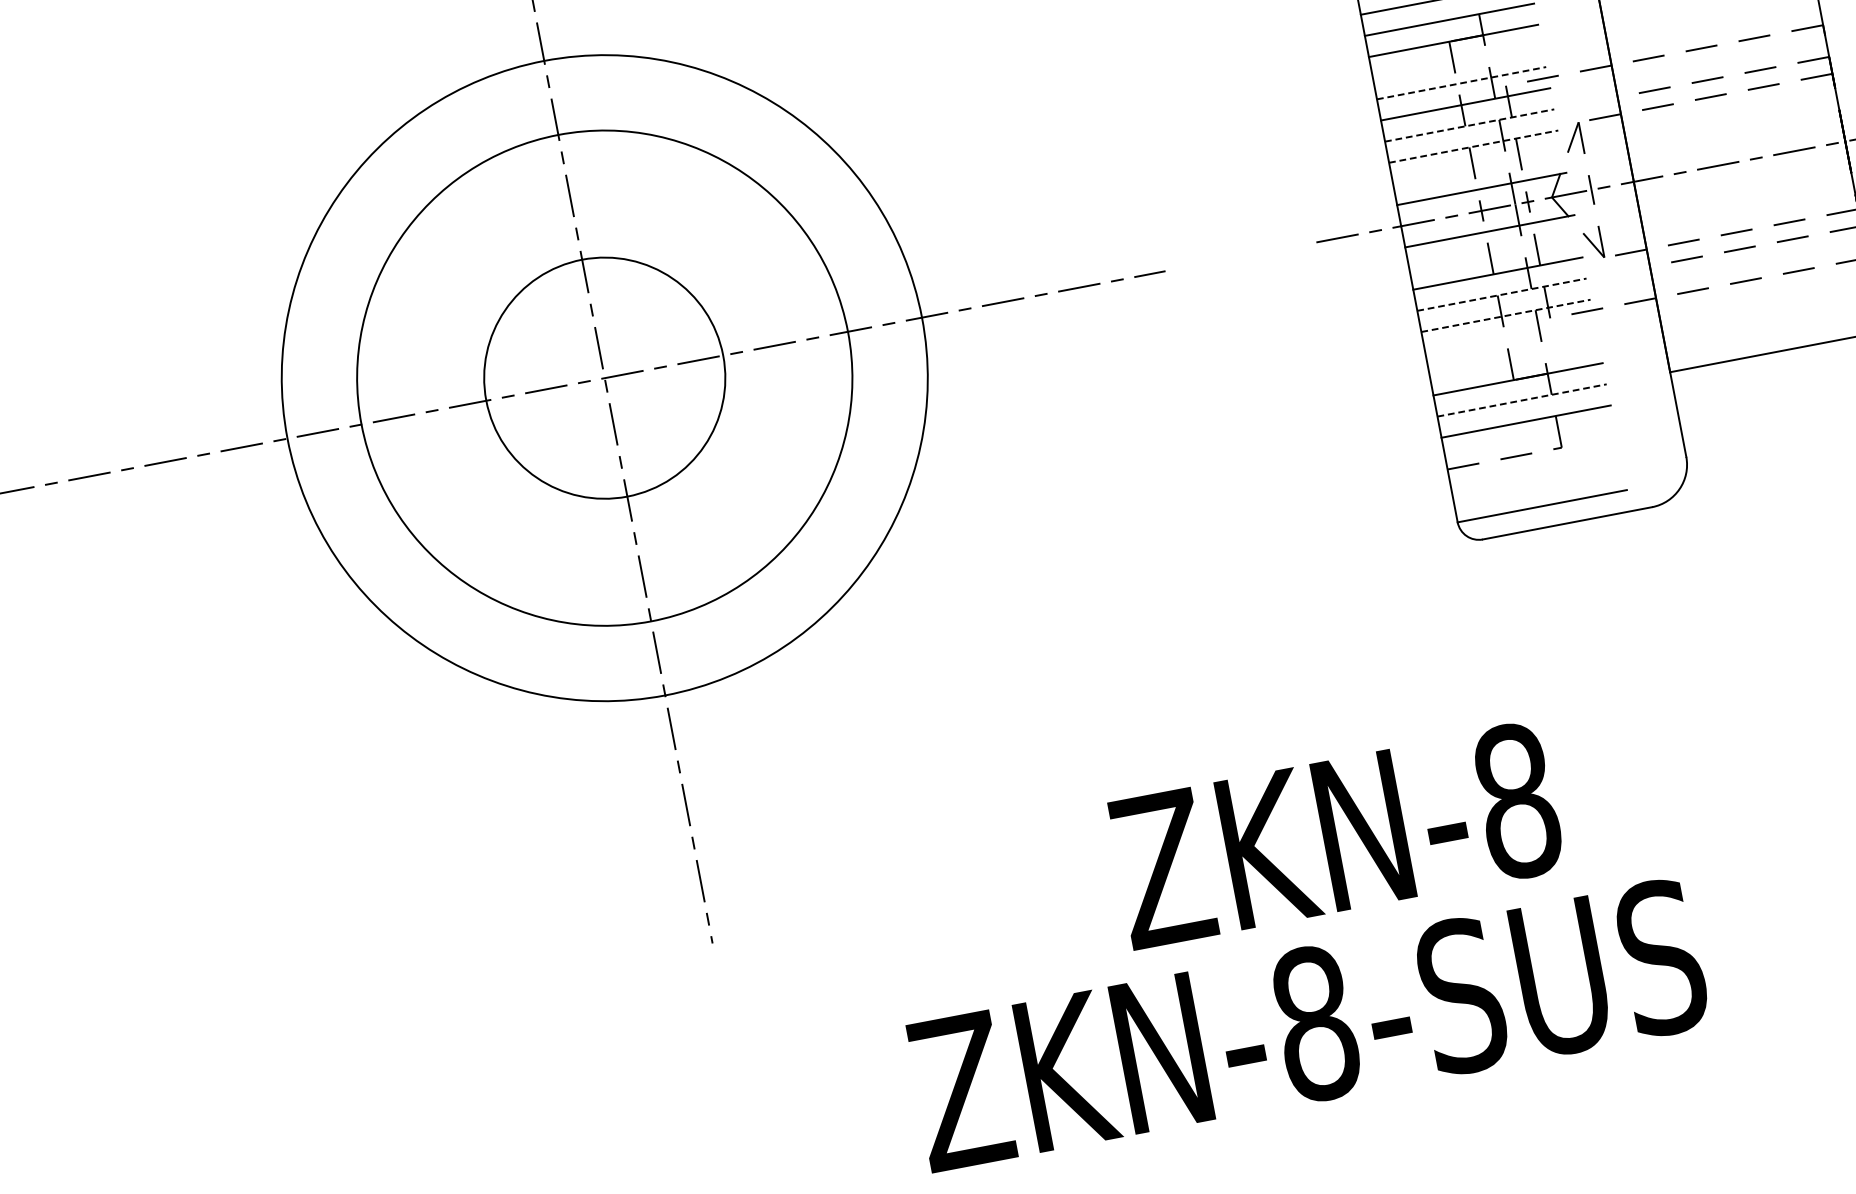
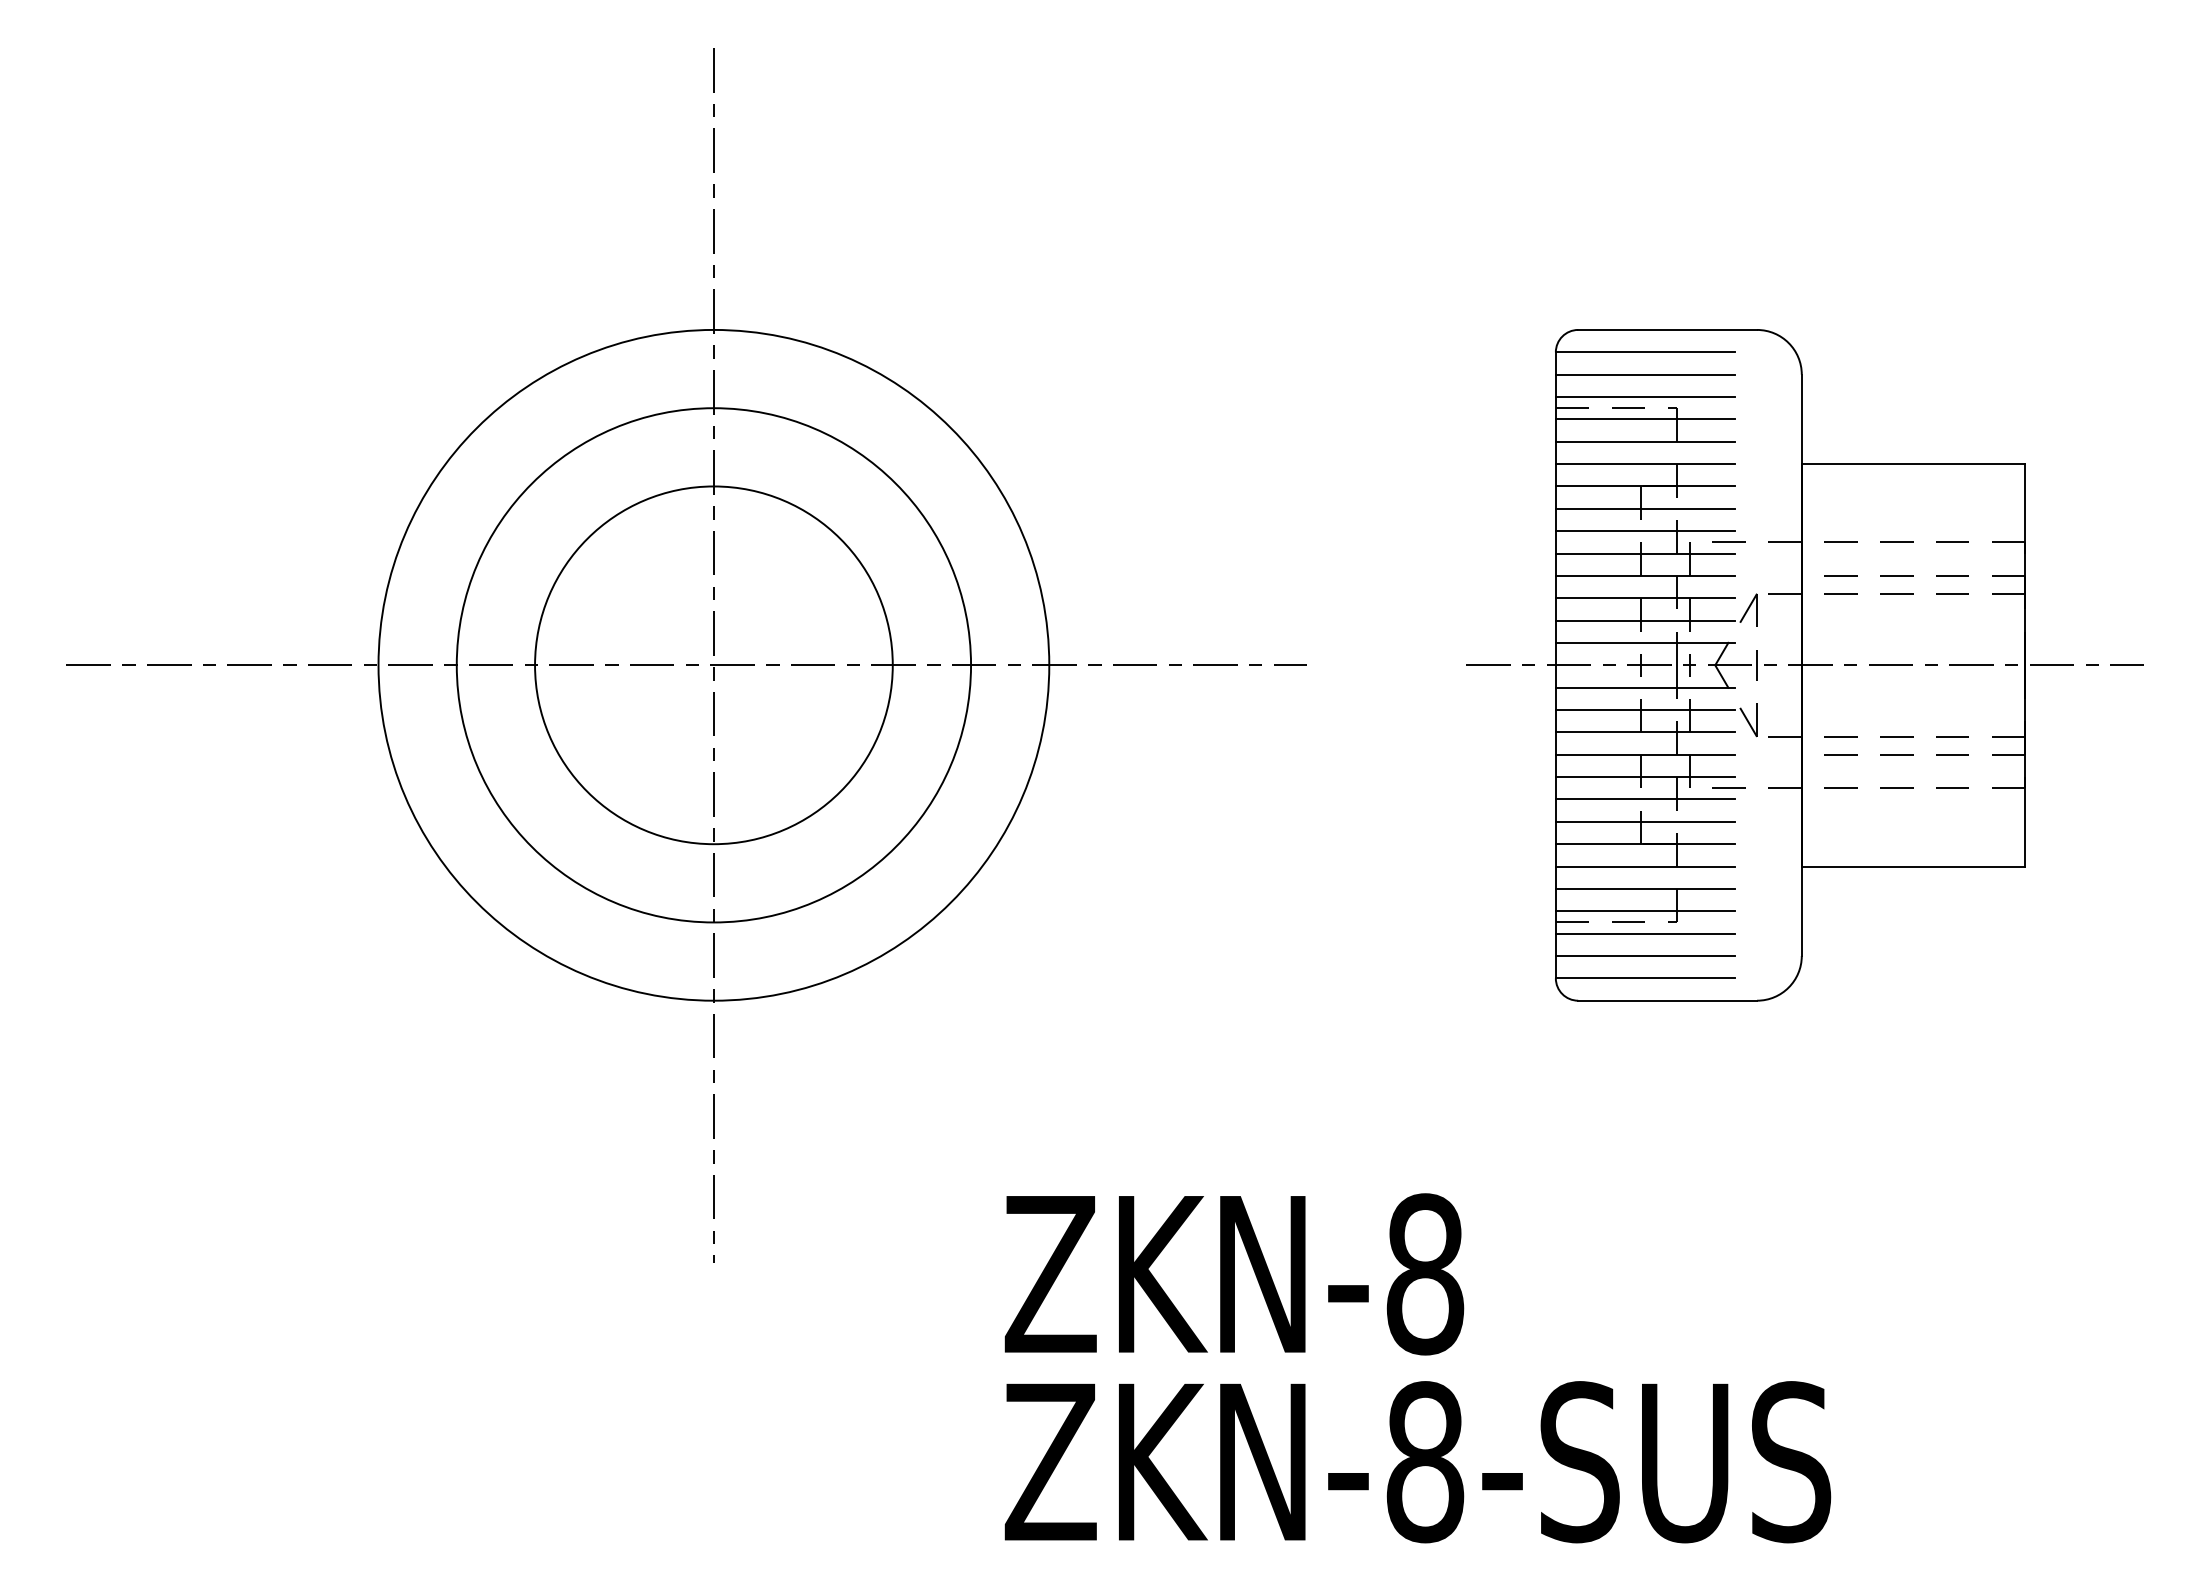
line: (1456, 61) -> (1644, 508), added
line: (1461, 83) -> (1645, 531), dashed -> solid
line: (1469, 125) -> (1645, 575), dashed -> solid
line: (1473, 146) -> (1645, 598), dashed -> solid
line: (1476, 167) -> (1644, 620), added
line: (1493, 252) -> (1644, 710), added
line: (1502, 294) -> (1645, 754), dashed -> solid
line: (1506, 316) -> (1645, 777), dashed -> solid
line: (1509, 337) -> (1644, 799), added
line: (1513, 357) -> (1644, 821), added
circle: (604, 378) -> (713, 665), size x1.43
line: (1522, 400) -> (1645, 866), dashed -> solid
line: (1529, 443) -> (1644, 911), added
line: (1533, 463) -> (1644, 933), added
line: (1537, 485) -> (1644, 956), added
text: (1336, 835) -> (1234, 1274), moved
text: (1308, 1025) -> (1417, 1462), moved

